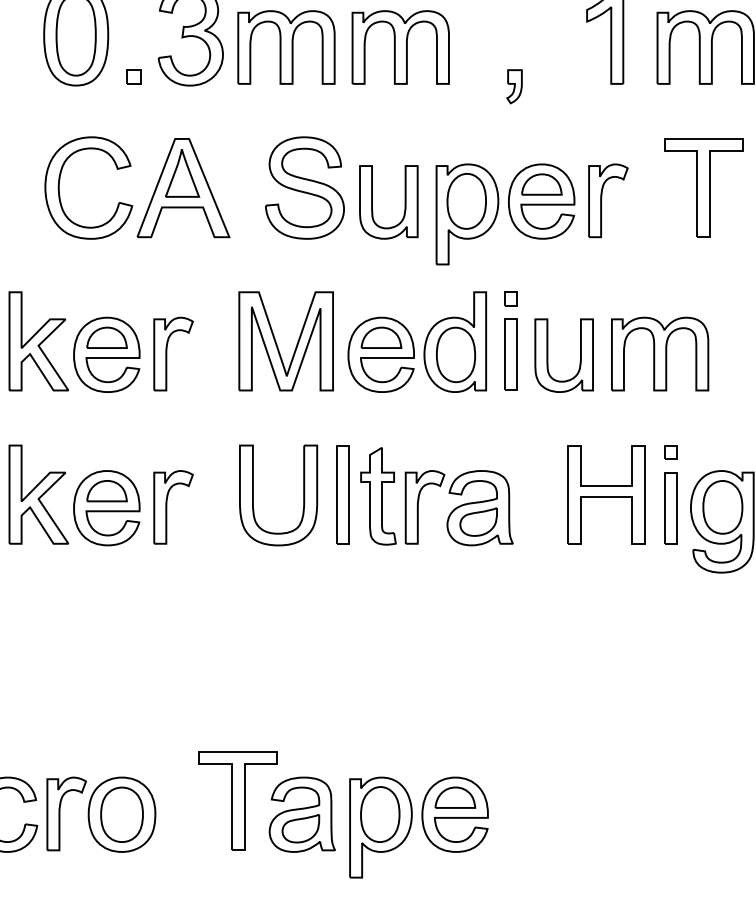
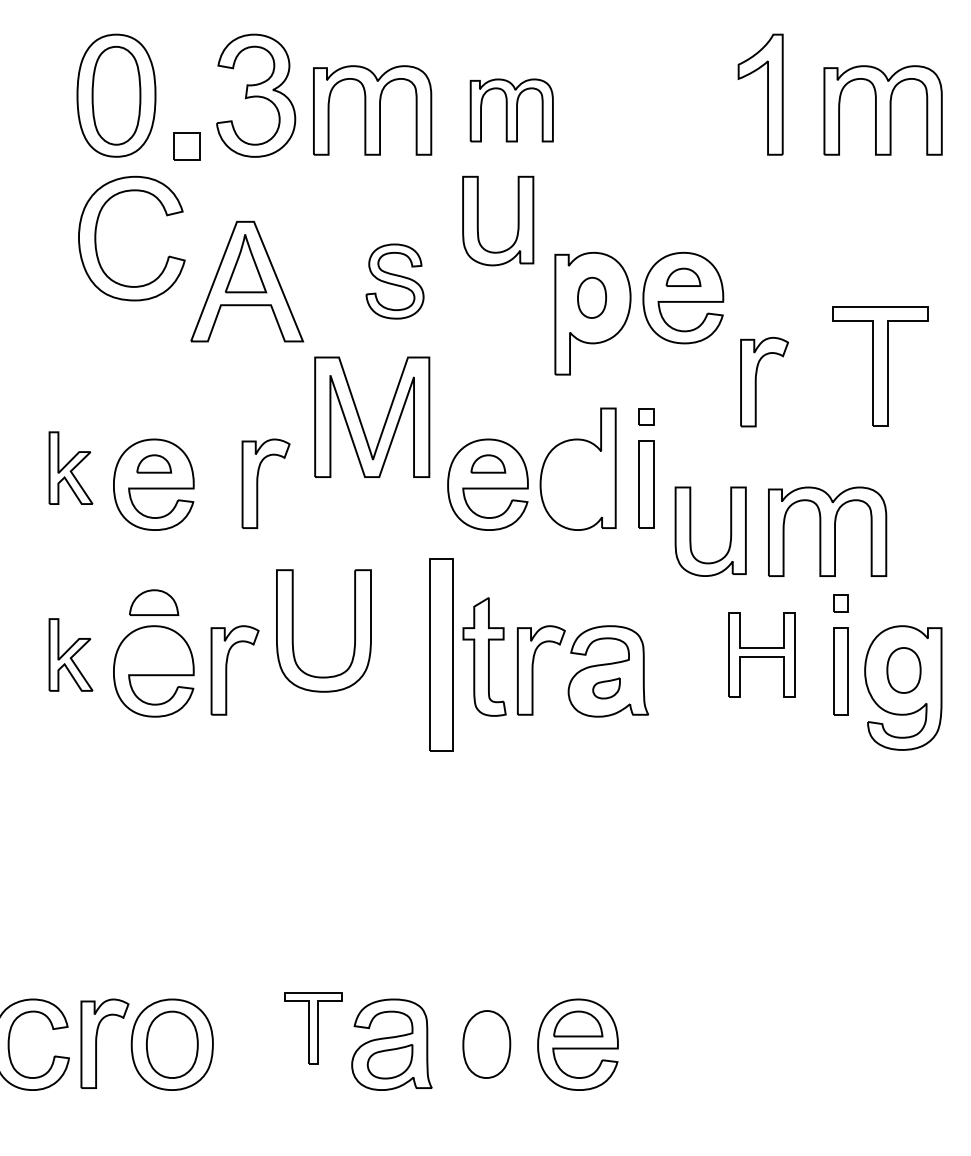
part: (400, 47) -> (511, 110), size x0.7
part: (133, 77) -> (186, 146), size x1.6
part: (514, 86) -> (650, 158), removed
part: (541, 184) -> (683, 277), size x0.7
part: (59, 187) -> (96, 238), moved
part: (304, 187) -> (394, 281), size x0.6
part: (703, 187) -> (880, 366), moved
part: (404, 201) -> (517, 220), moved
part: (466, 201) -> (591, 297), size x0.6
part: (601, 201) -> (756, 382), moved
part: (107, 337) -> (154, 463), size x0.7
part: (381, 337) -> (488, 463), size x0.7
part: (38, 340) -> (70, 467), size x0.6
part: (277, 344) -> (361, 421), moved
part: (167, 353) -> (258, 483), moved
part: (660, 353) -> (827, 531), moved
part: (455, 354) -> (578, 484), removed
part: (548, 355) -> (691, 531), moved
part: (107, 490) -> (154, 602), moved
part: (38, 494) -> (70, 654), size x0.6
part: (343, 494) -> (441, 654), size x1.6
part: (605, 494) -> (761, 654), size x0.7
part: (253, 495) -> (293, 630), moved
part: (722, 507) -> (903, 670), size x0.7
part: (478, 522) -> (606, 688), size x0.6
part: (237, 801) -> (313, 1028), size x0.6
part: (380, 827) -> (487, 1060), removed

